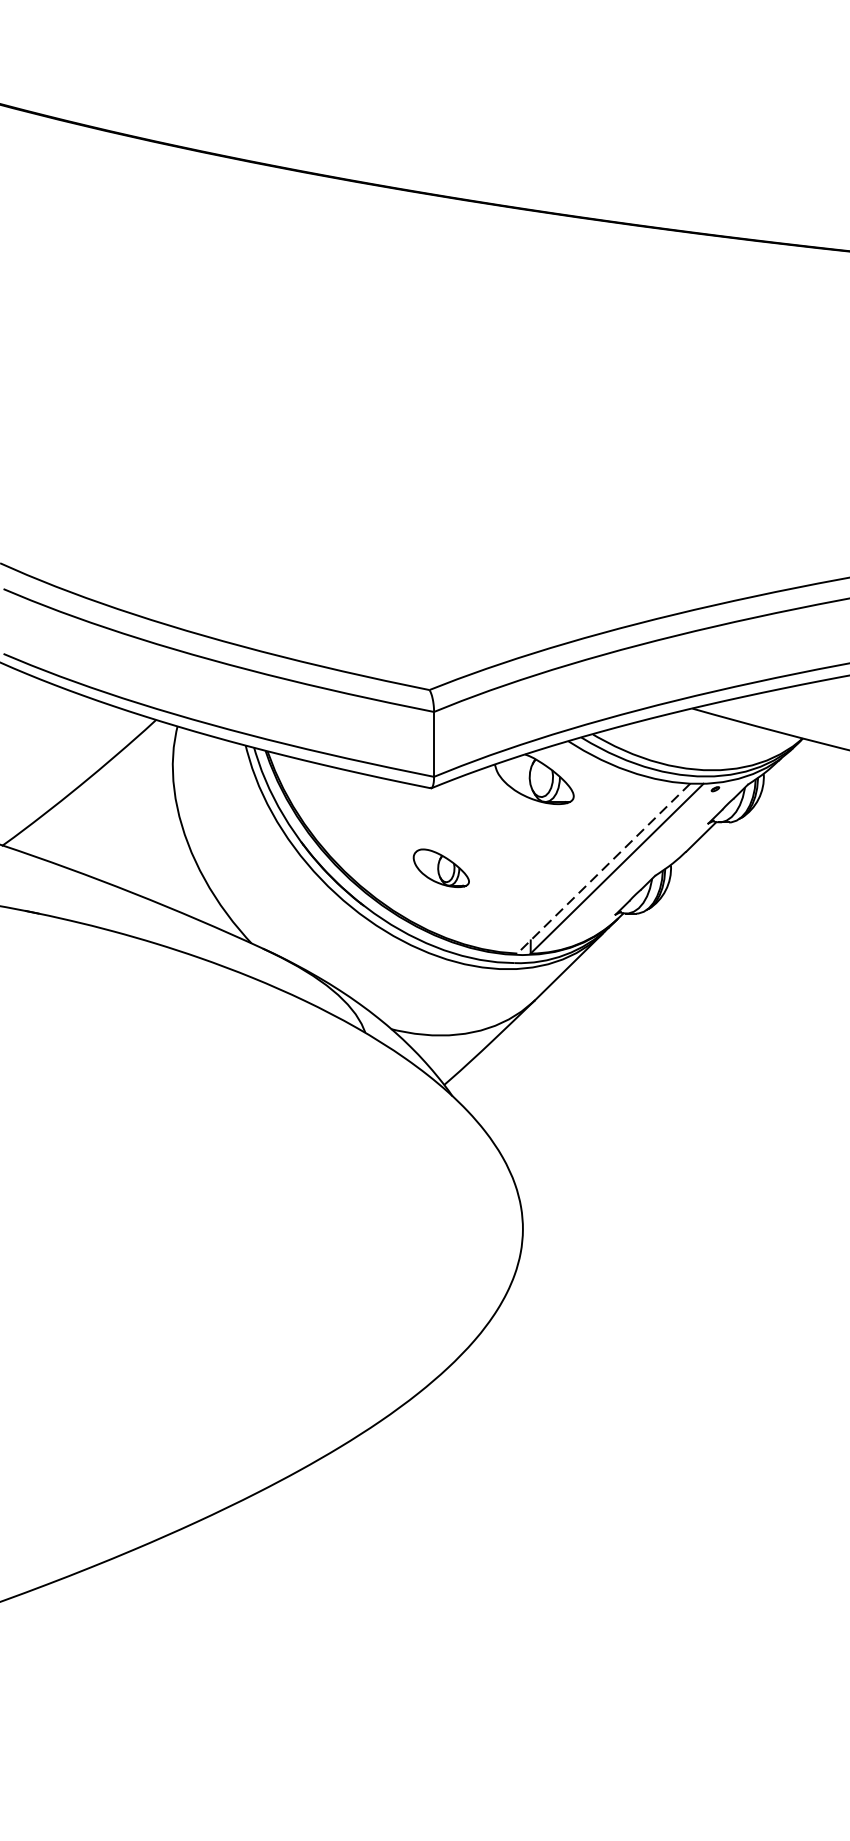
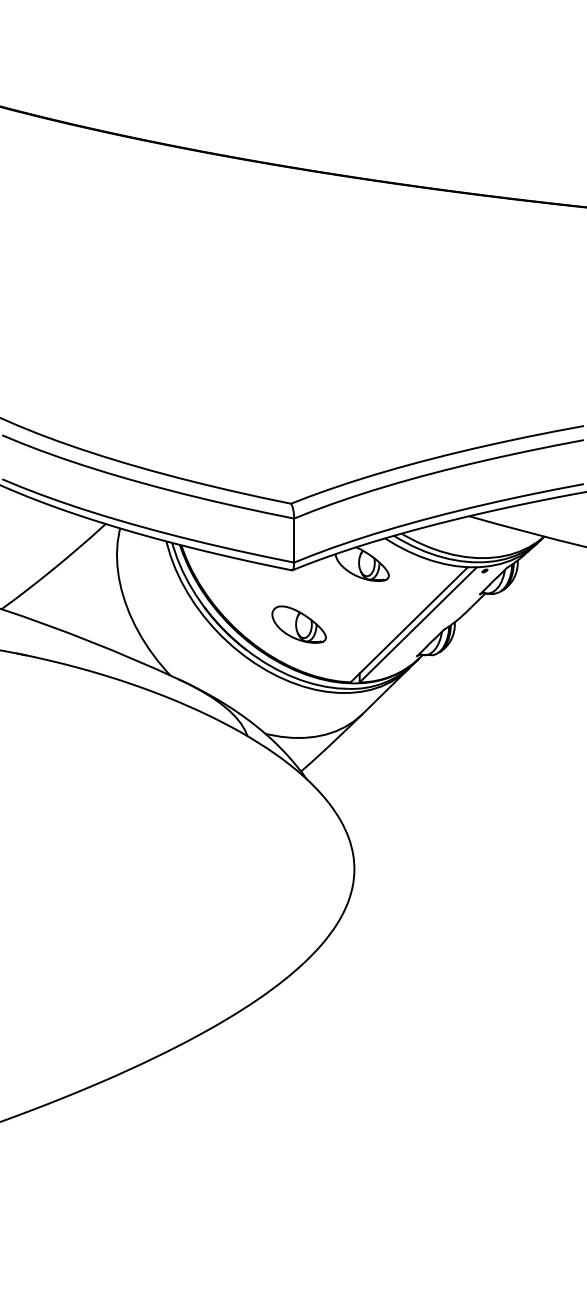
part: (440, 868) -> (298, 624), size x1.43
line: (602, 869) -> (408, 625), dashed -> solid

